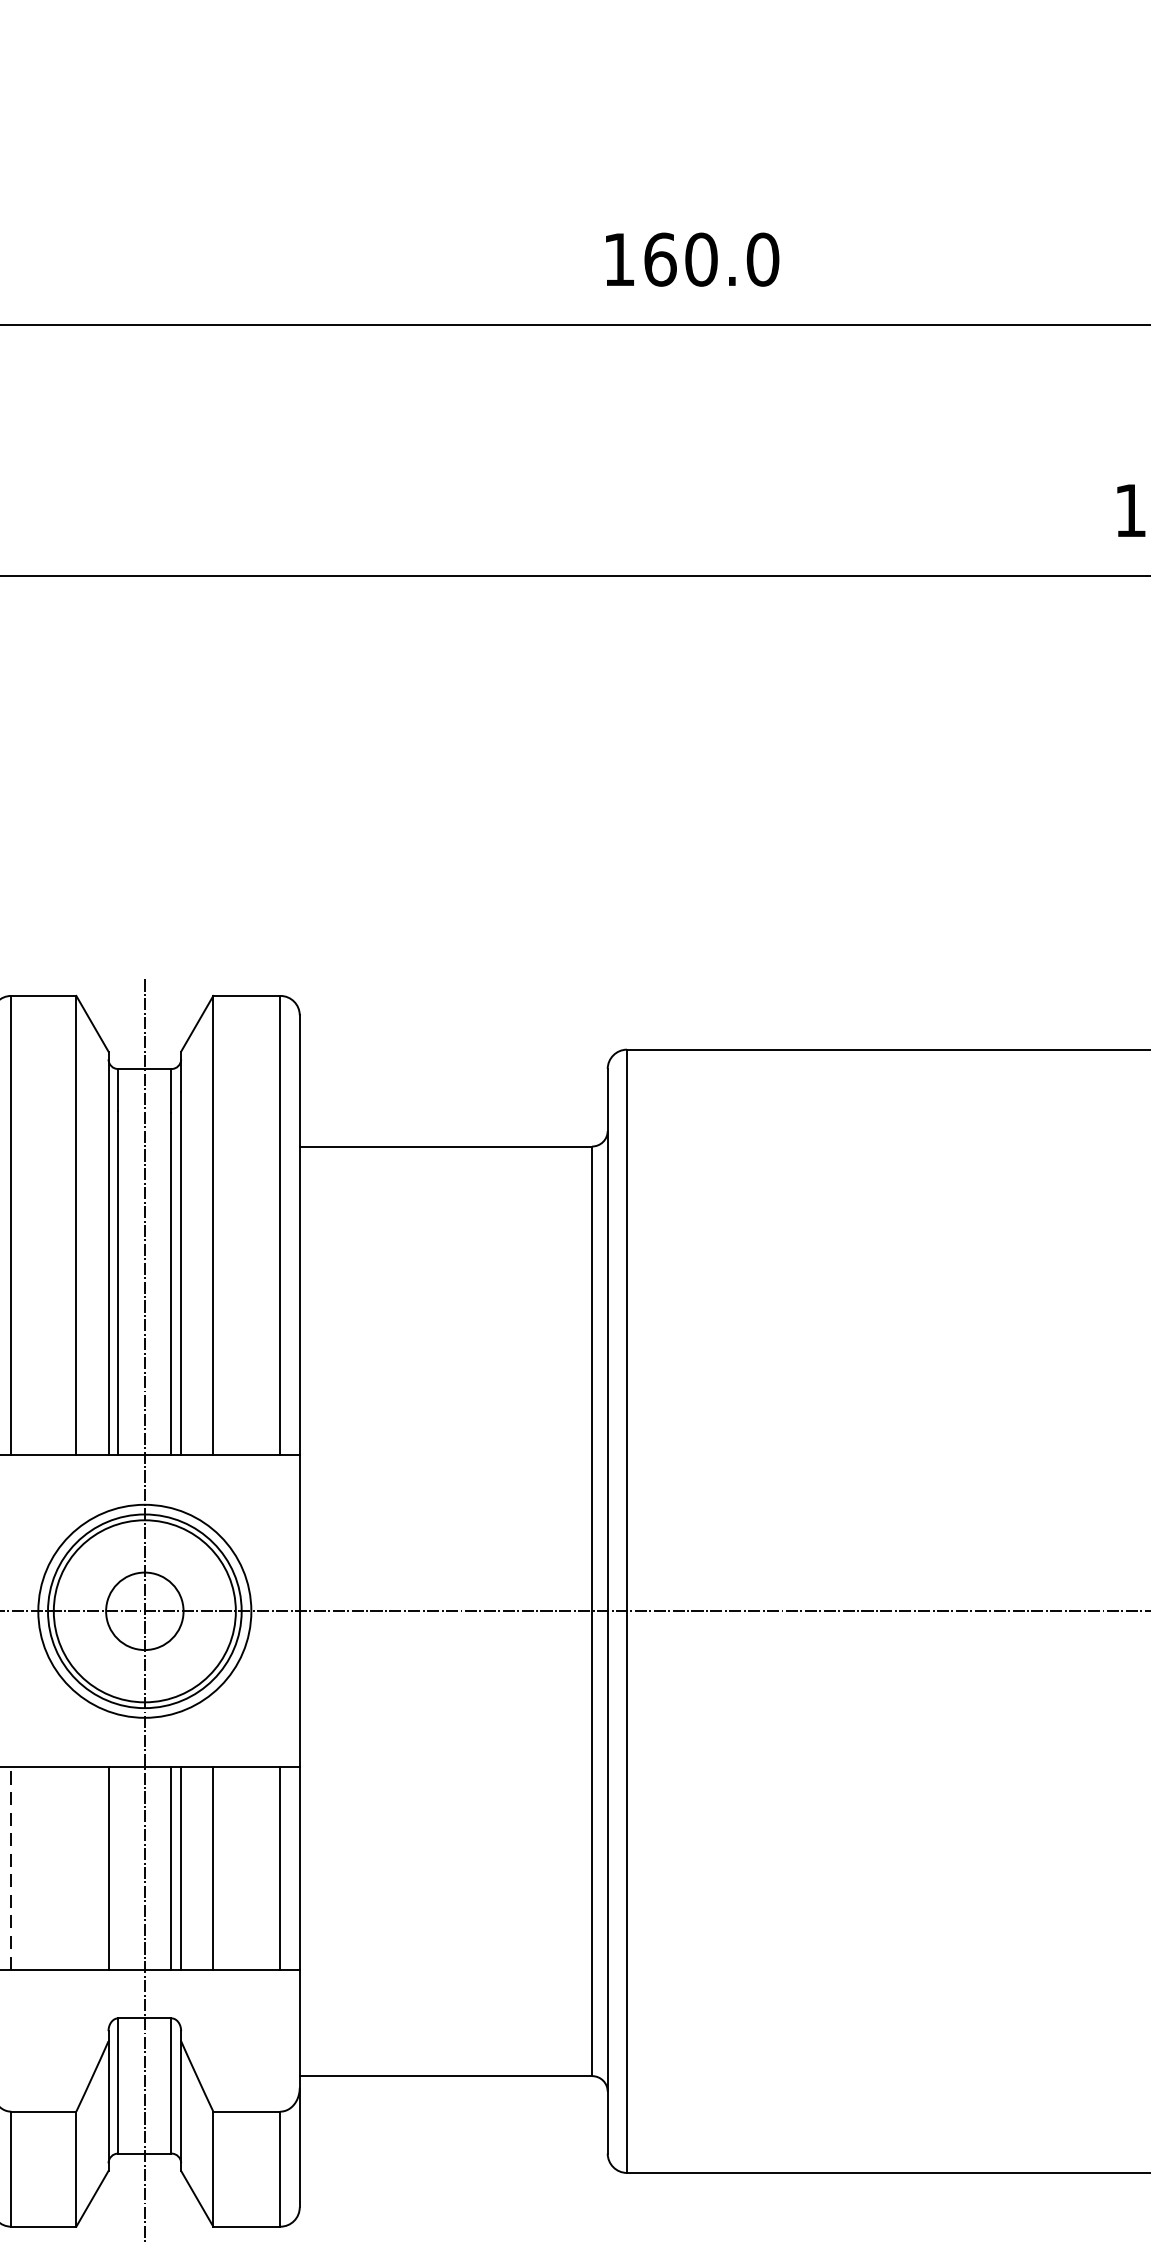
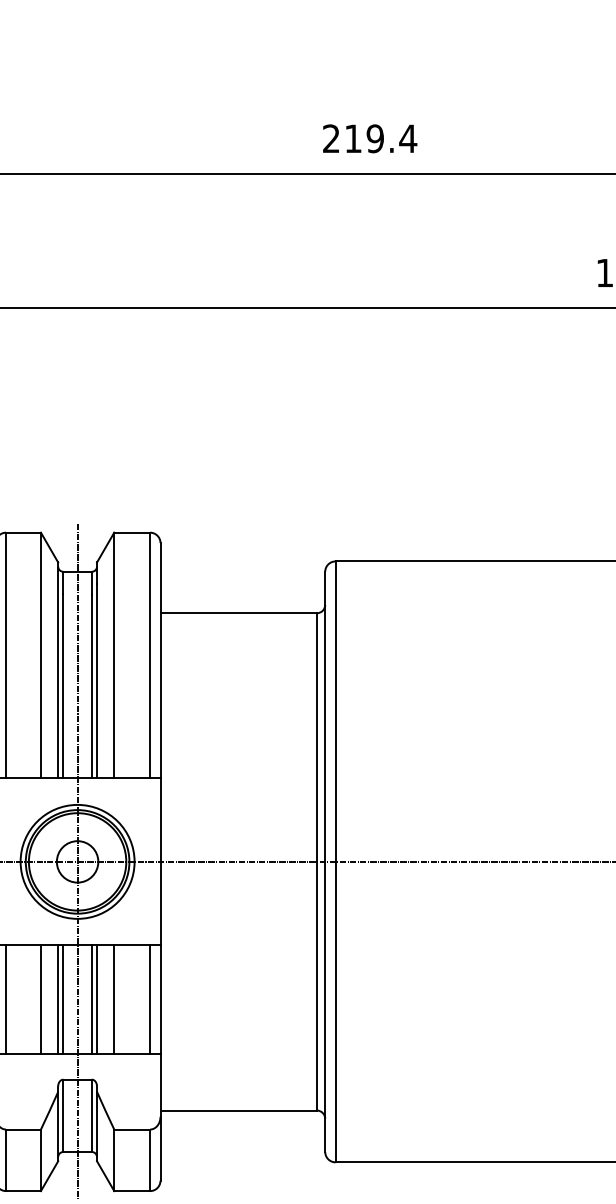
text: (692, 259) -> (370, 138), 160.0 -> 219.4
line: (11, 1866) -> (6, 998), dashed -> solid
line: (75, 1868) -> (40, 999), added
line: (118, 1868) -> (63, 999), added

